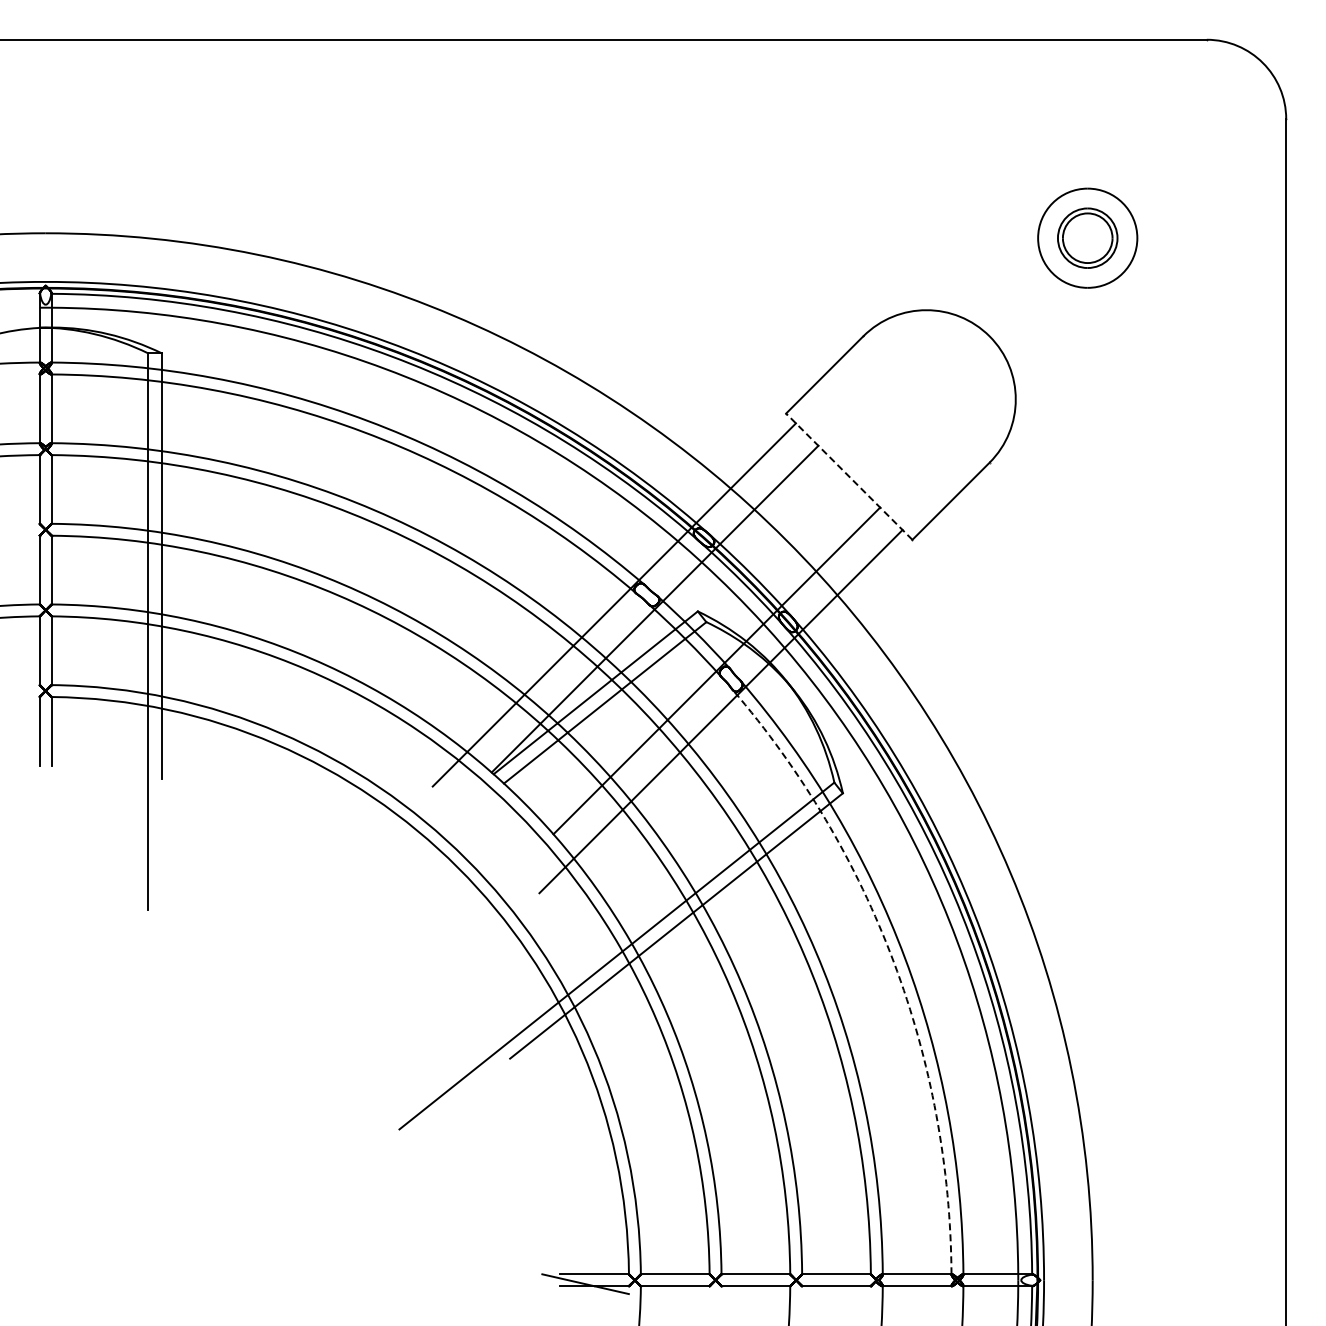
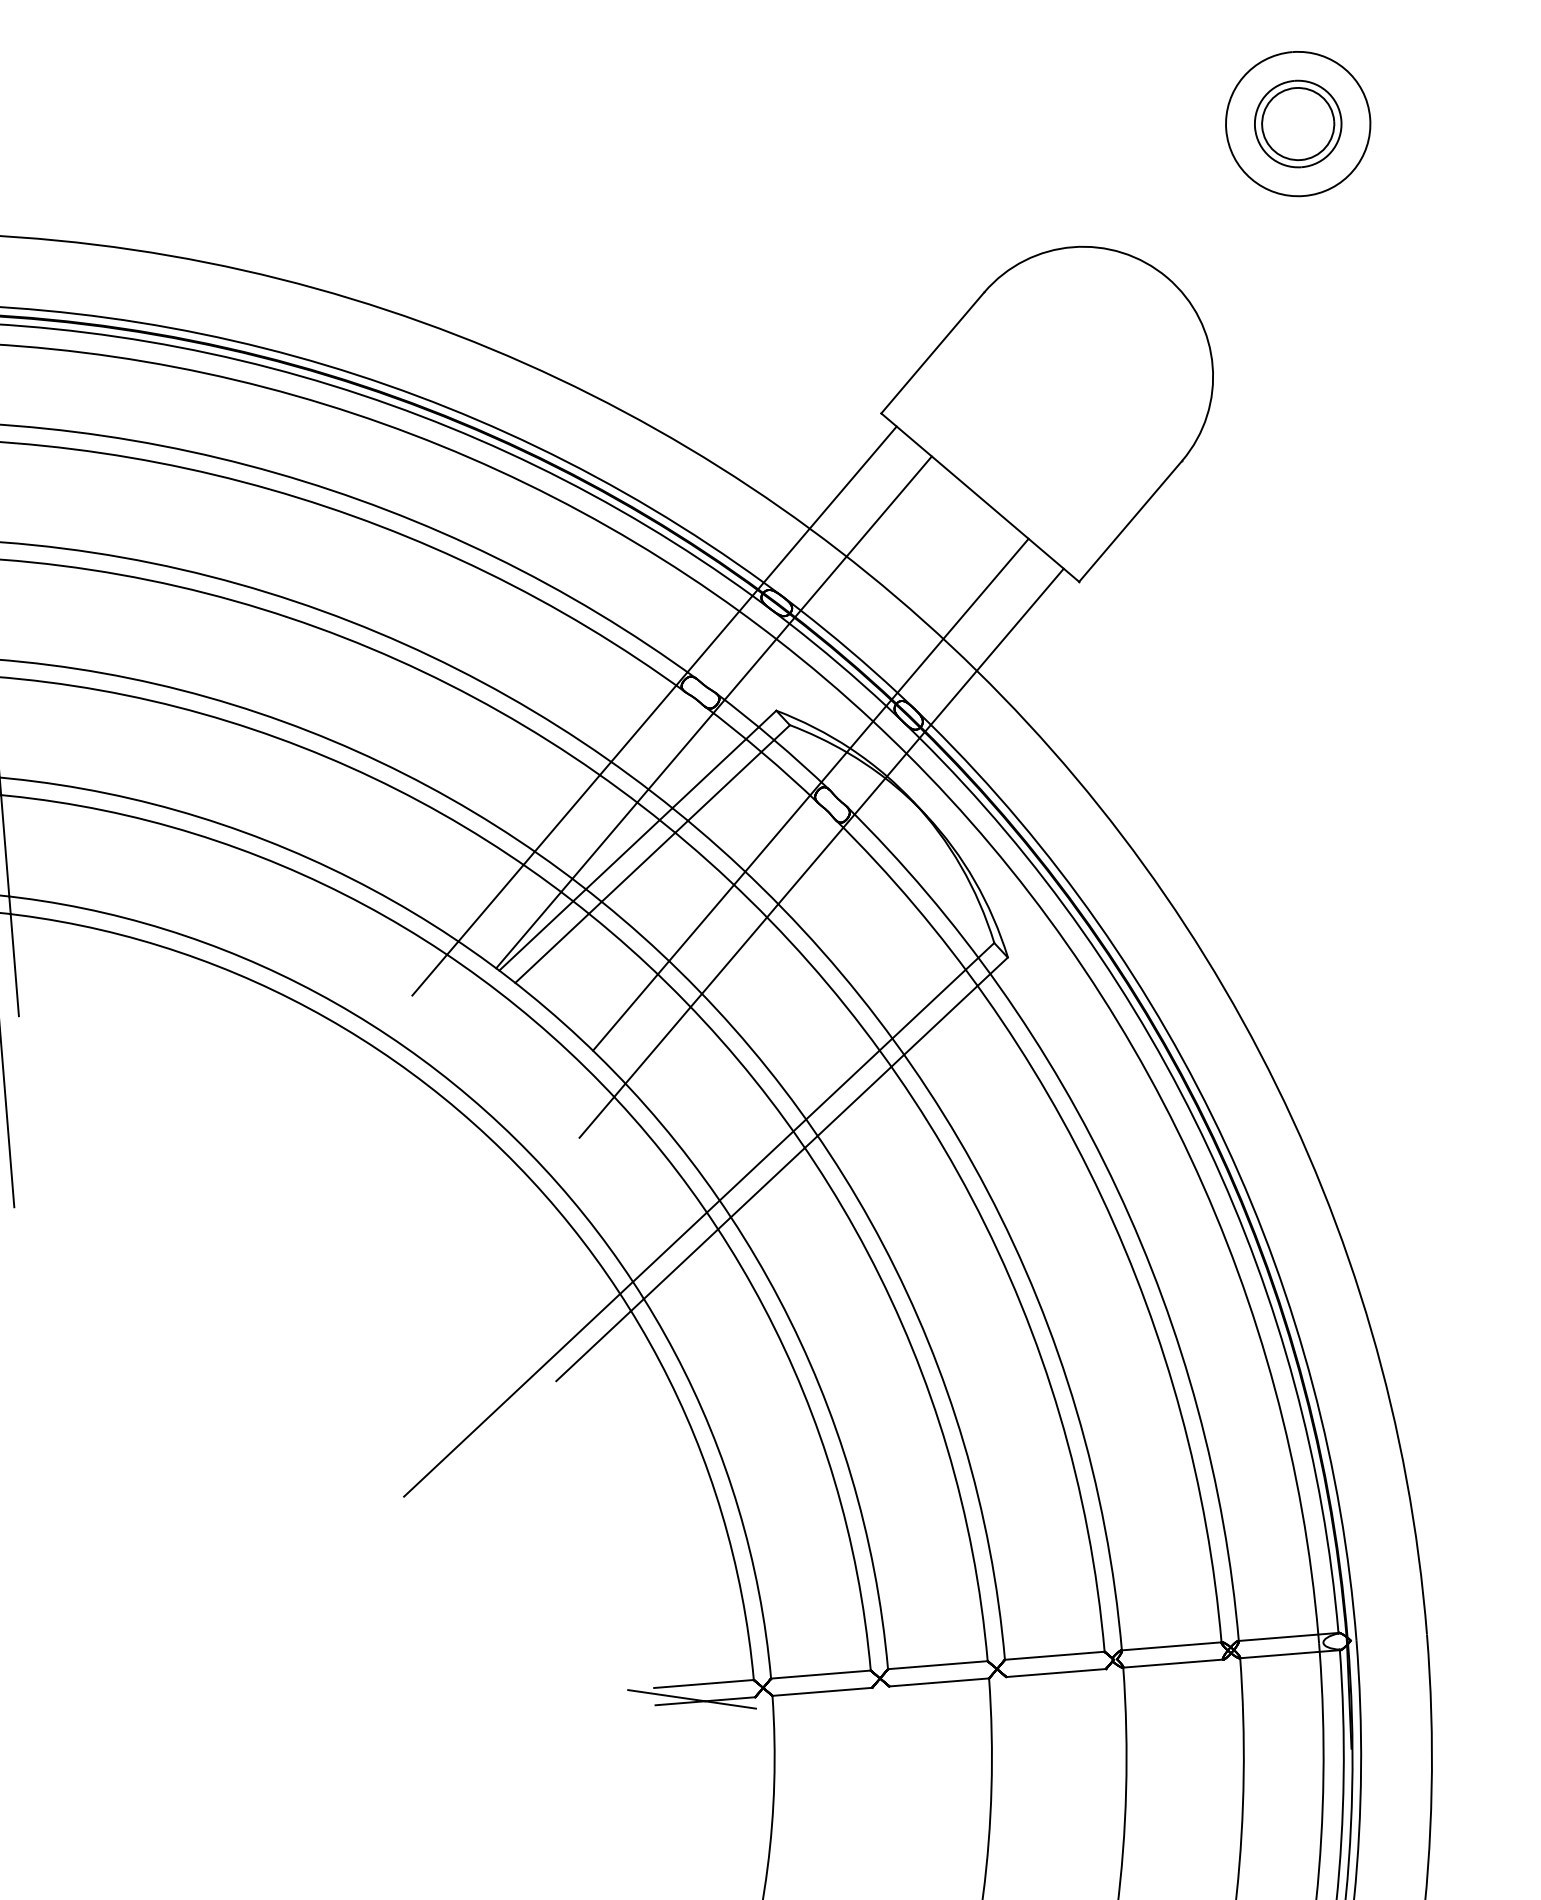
line: (848, 476) -> (979, 497), dashed -> solid
arc: (893, 962) -> (1101, 1196), dashed -> solid

